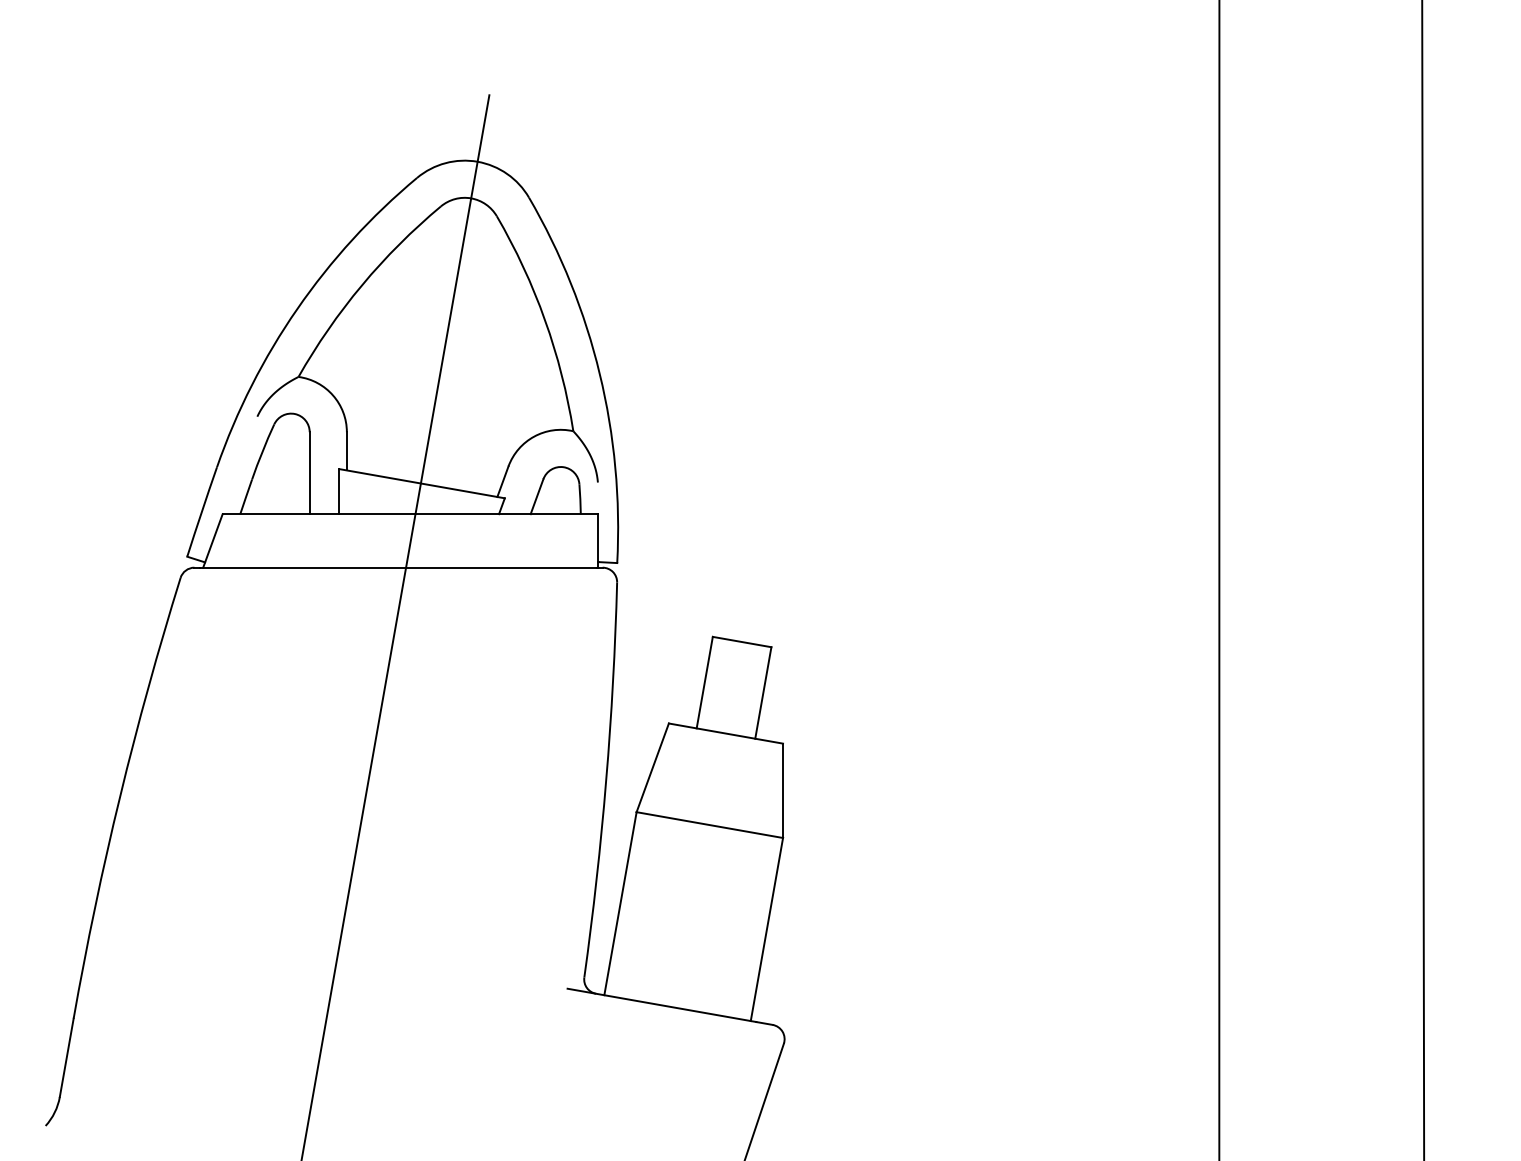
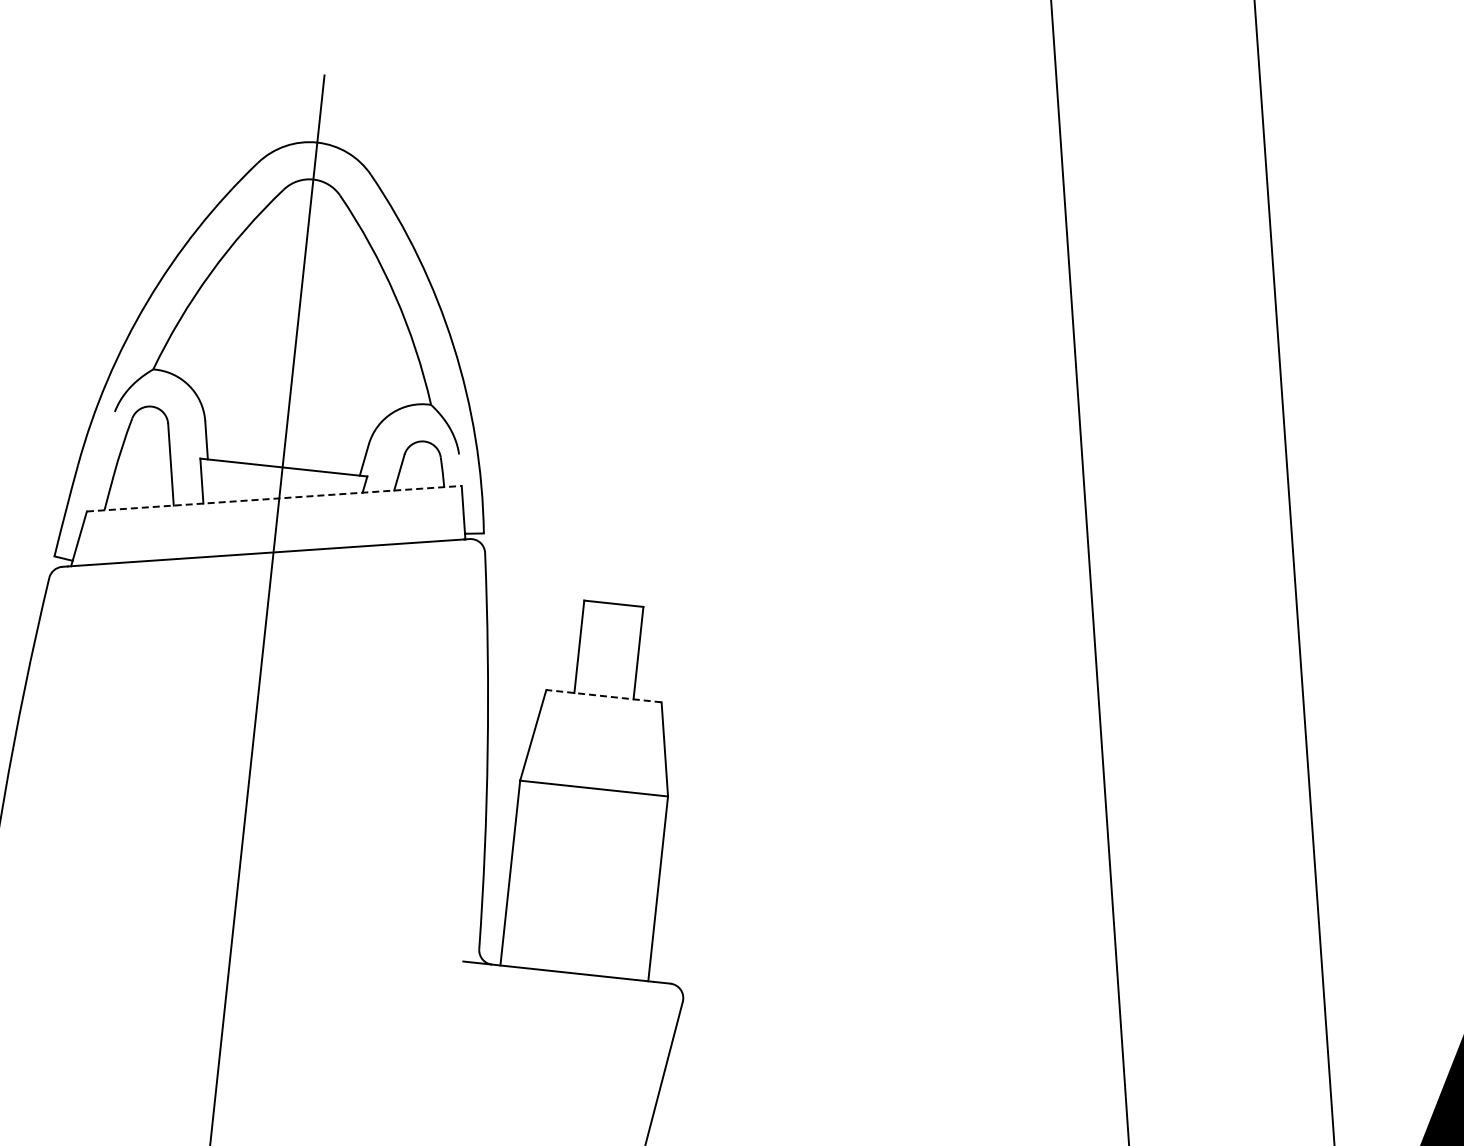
line: (410, 514) -> (274, 499), solid -> dashed
line: (725, 733) -> (603, 696), solid -> dashed

